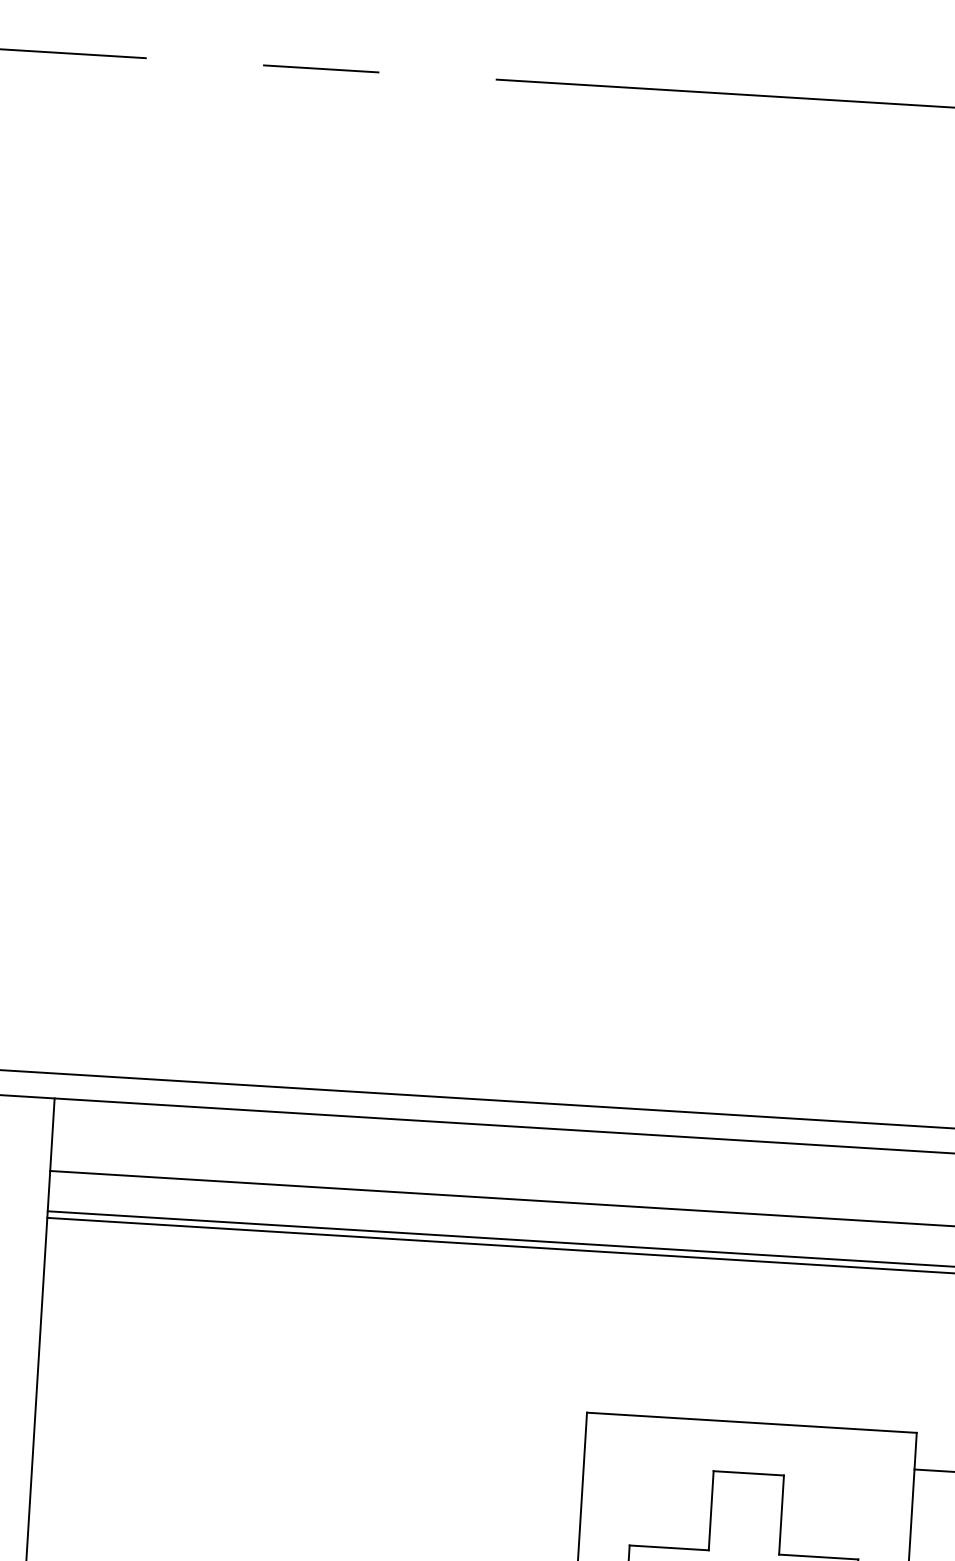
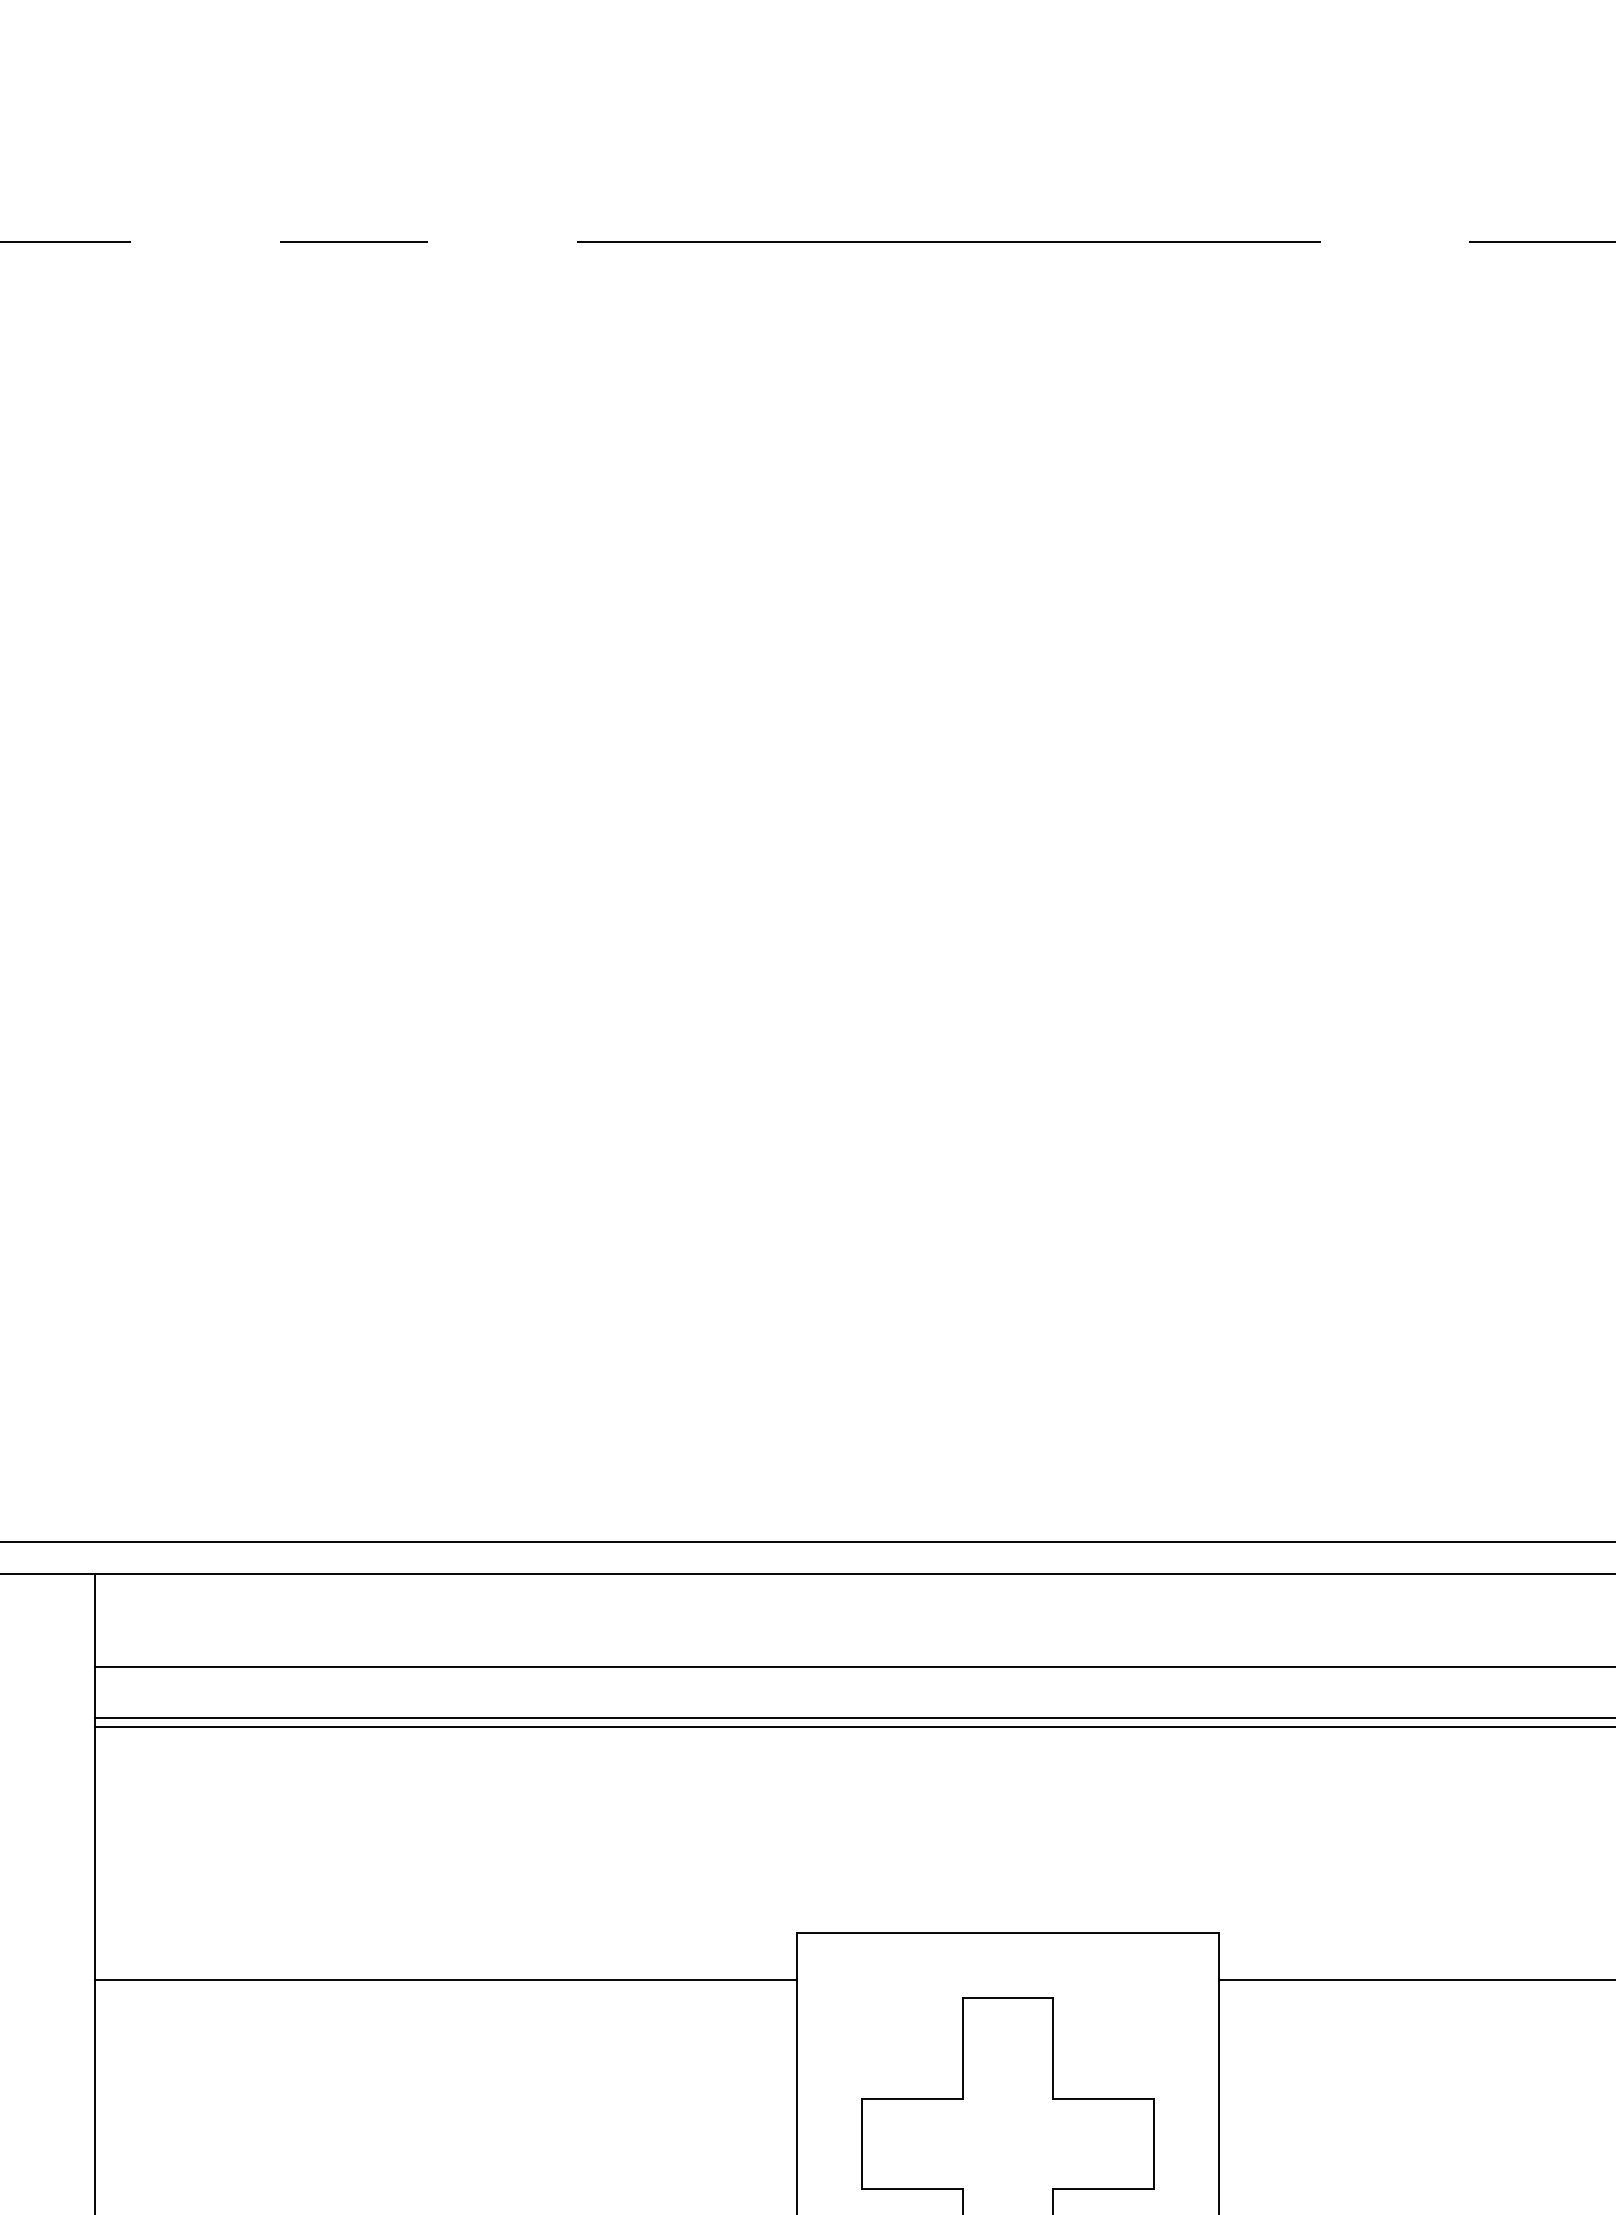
line: (309, 1432) -> (445, 1979), added

